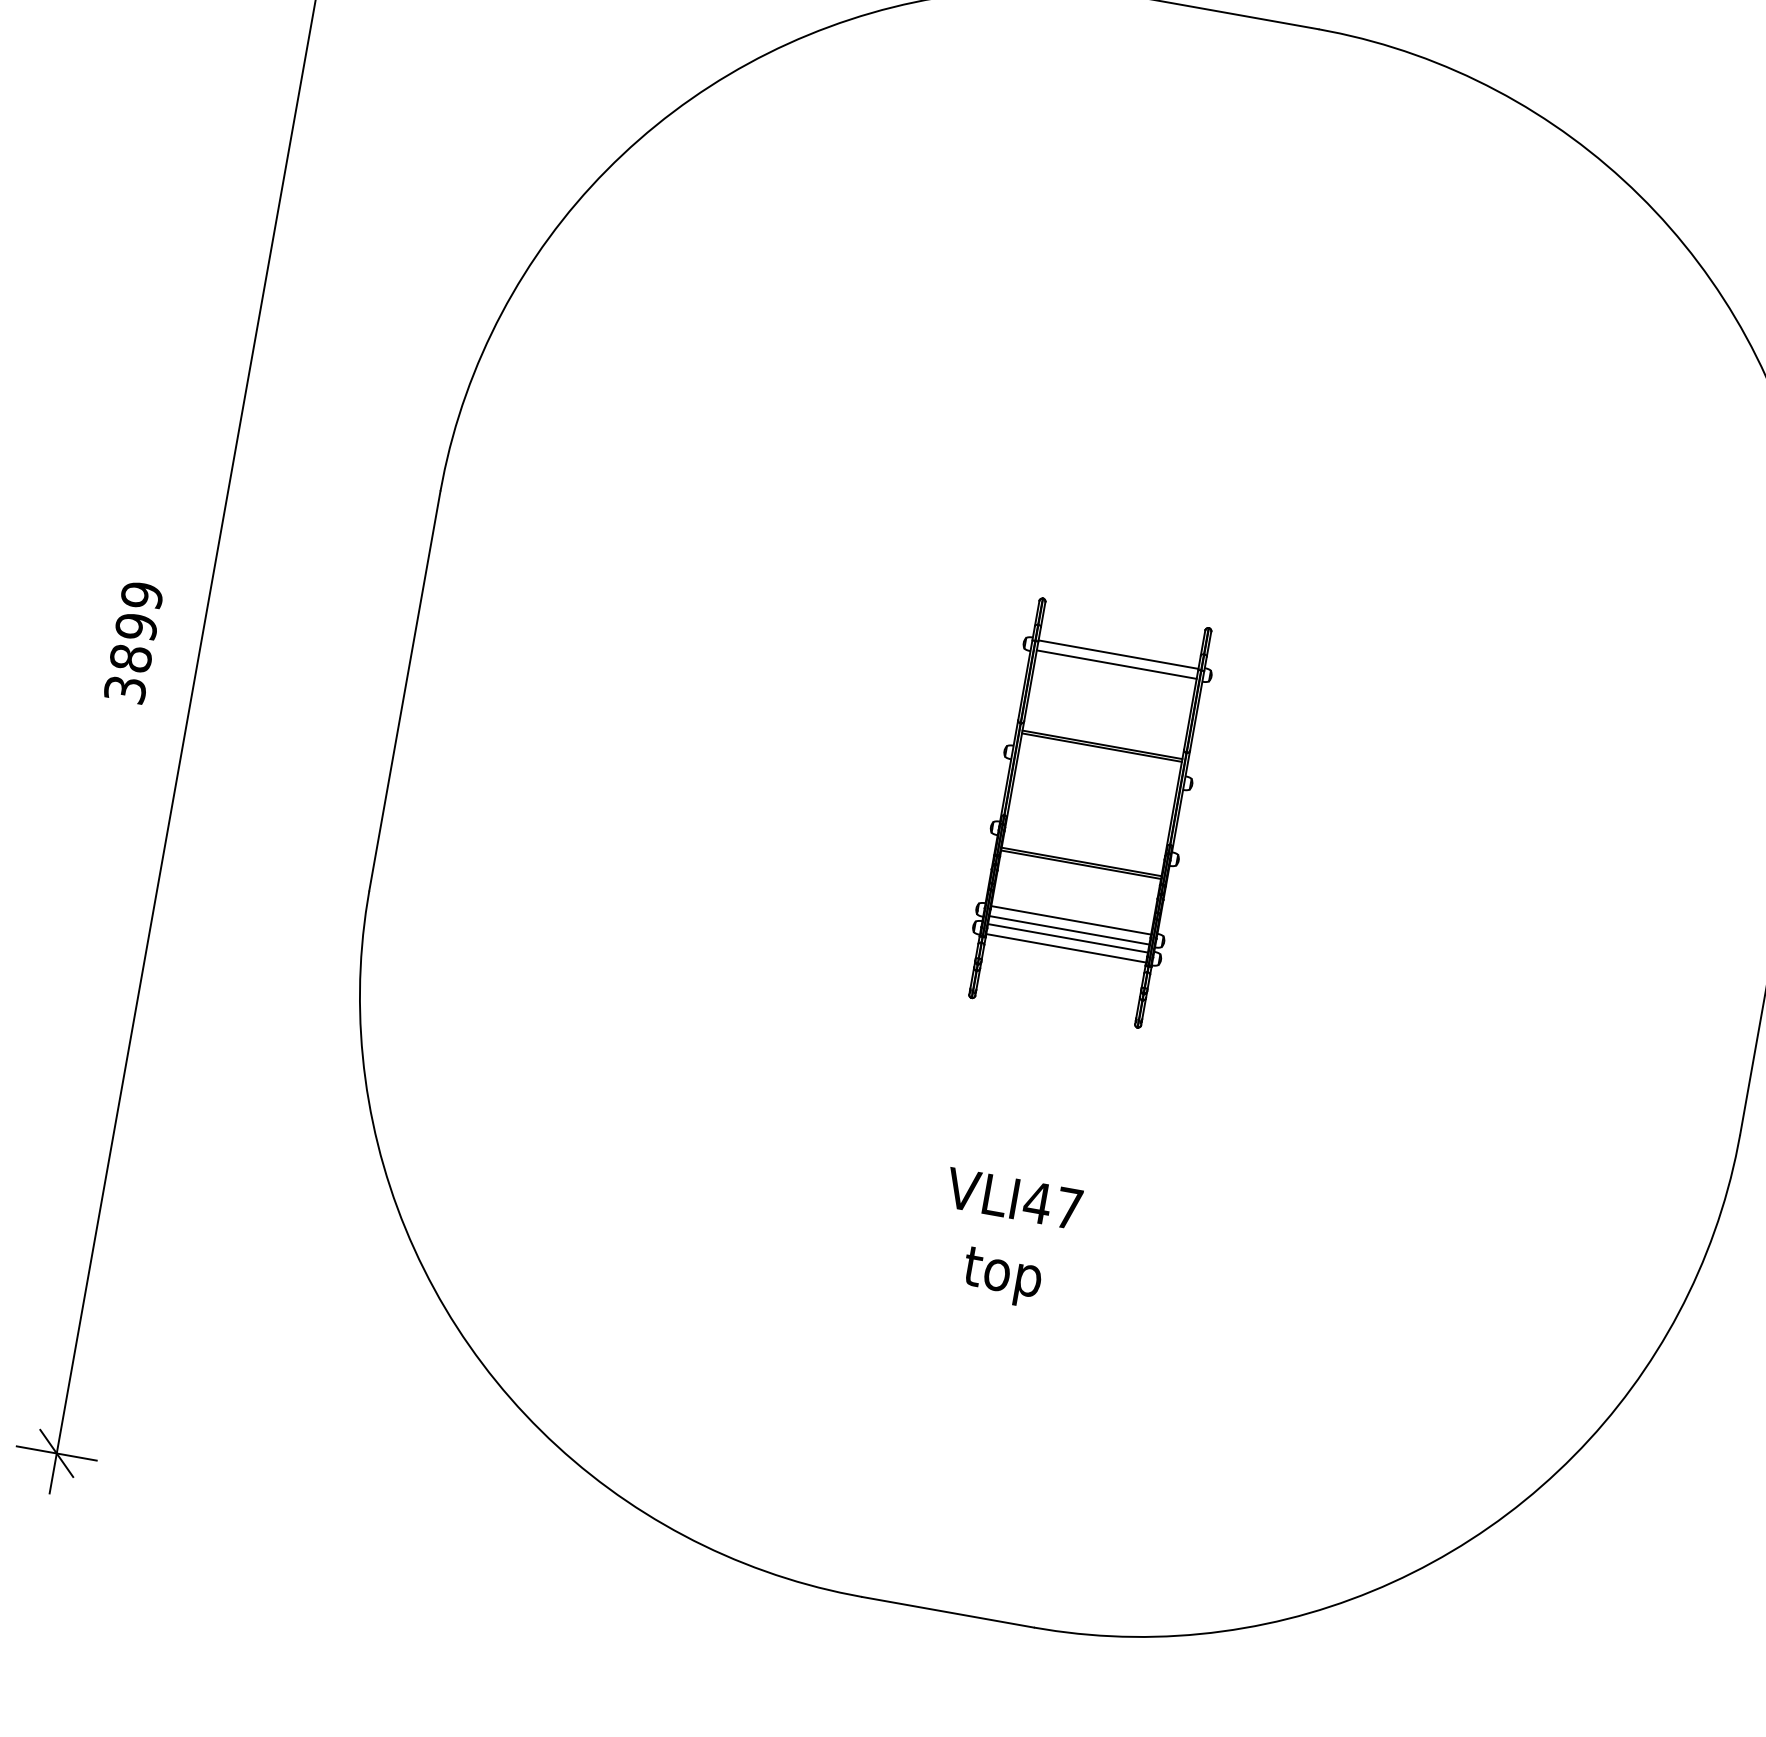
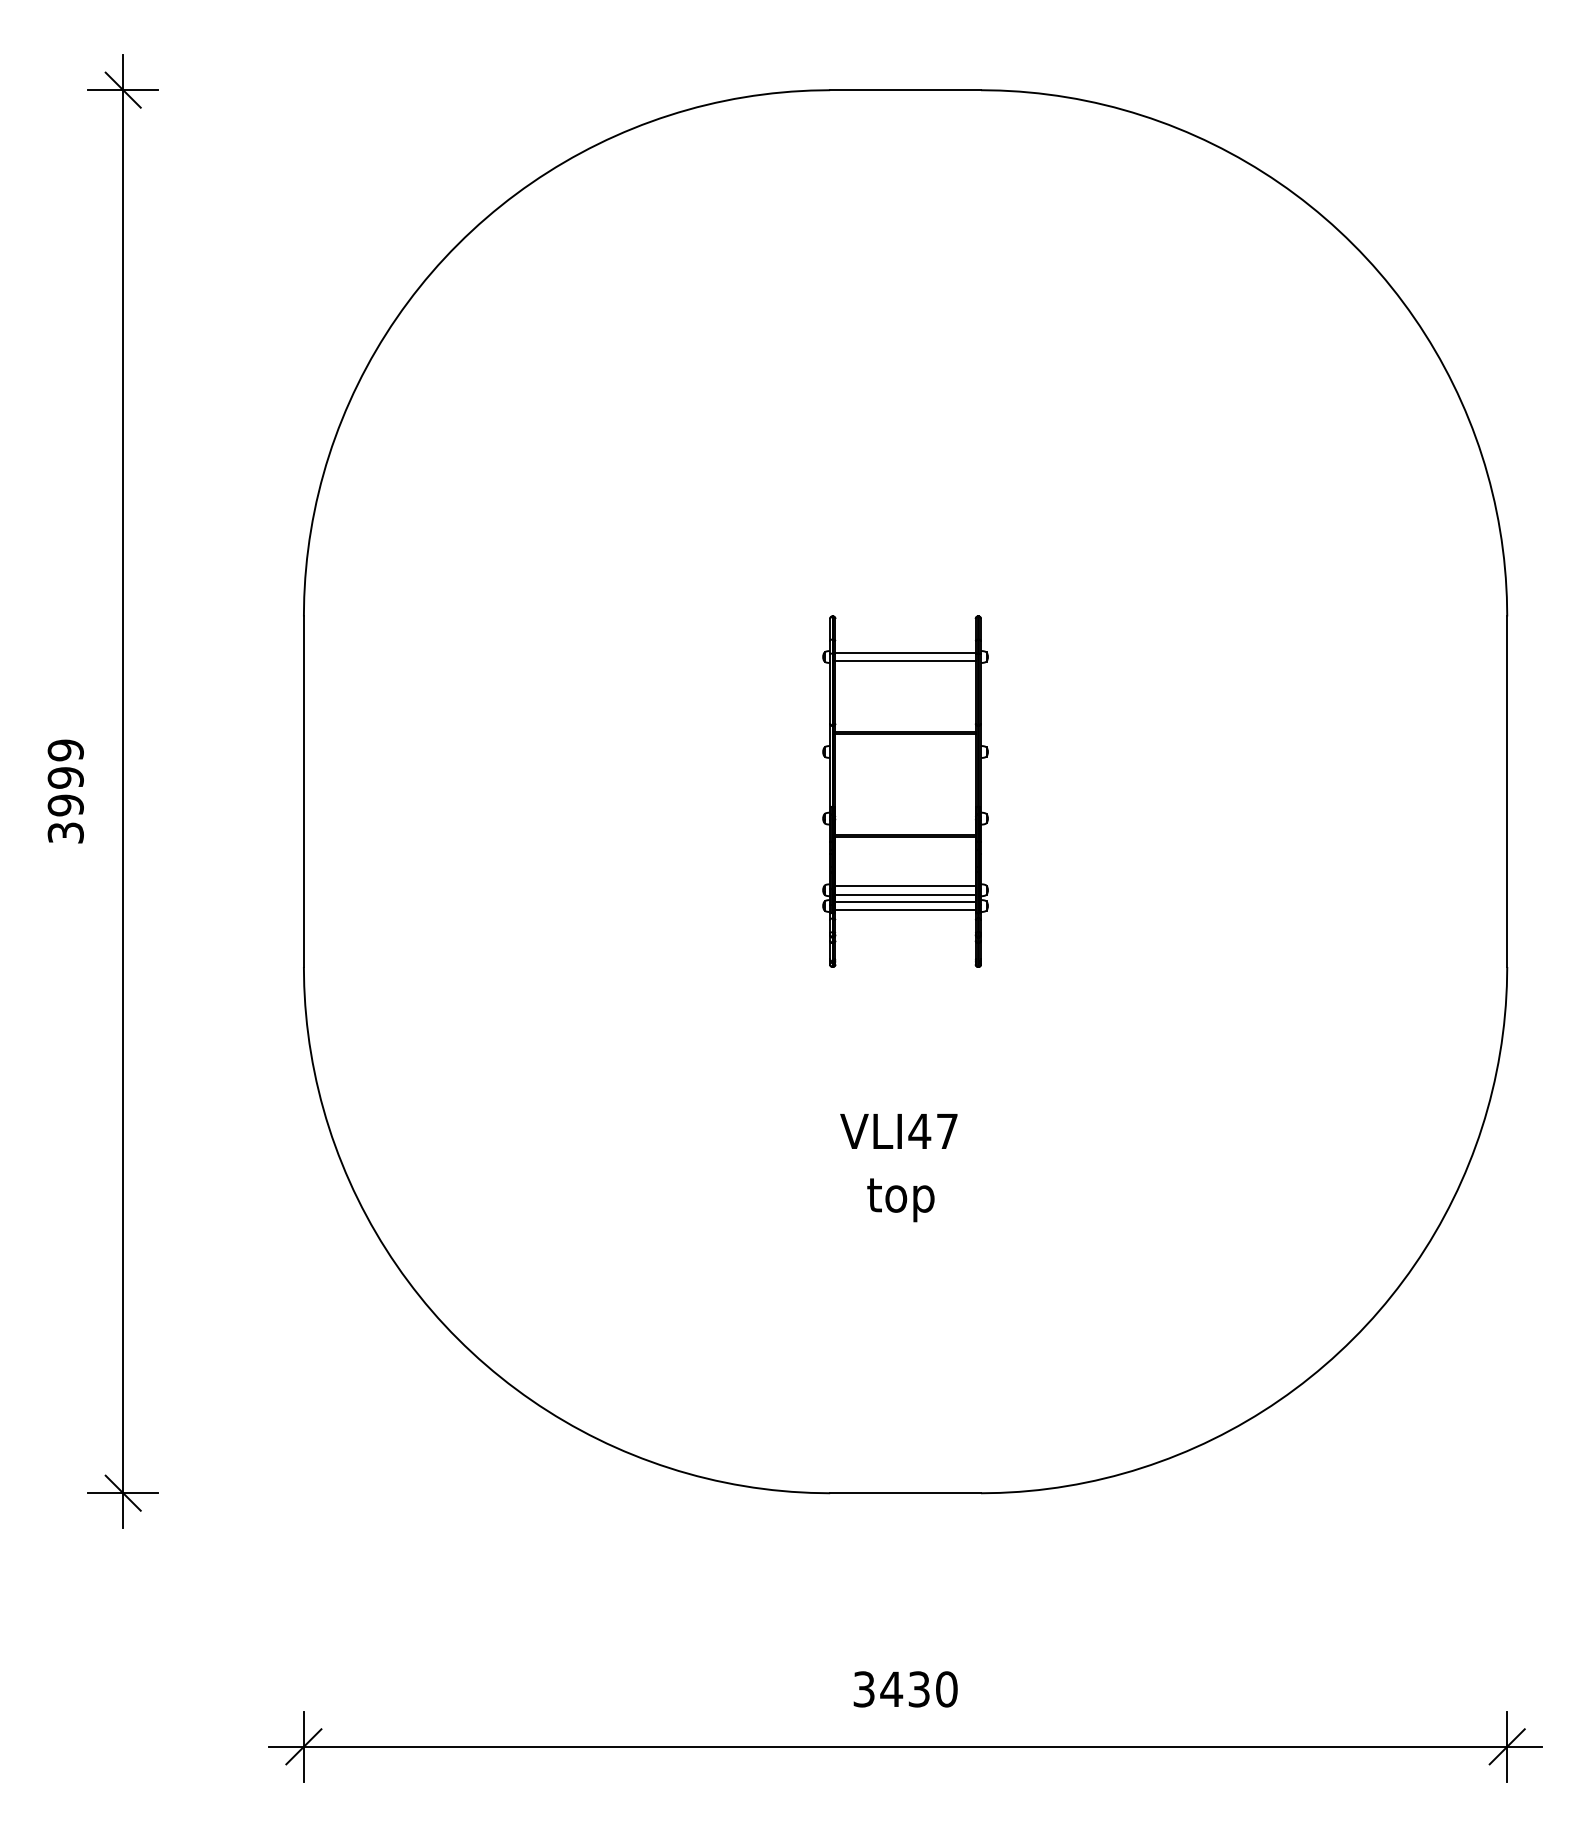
text: (130, 658) -> (65, 805), 3899 -> 3999

